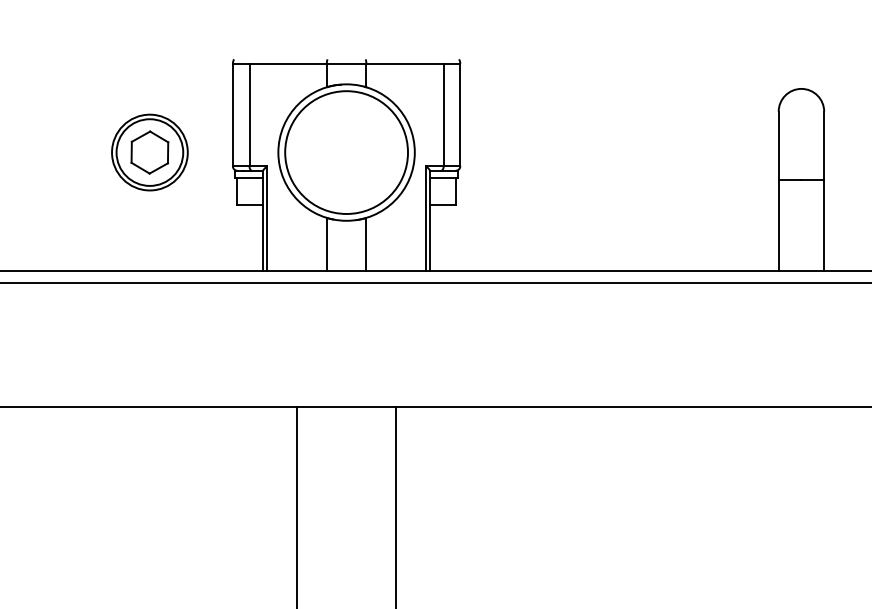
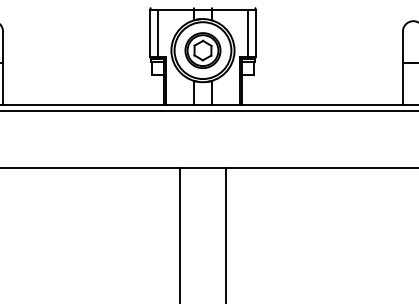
part: (148, 152) -> (202, 50), moved

